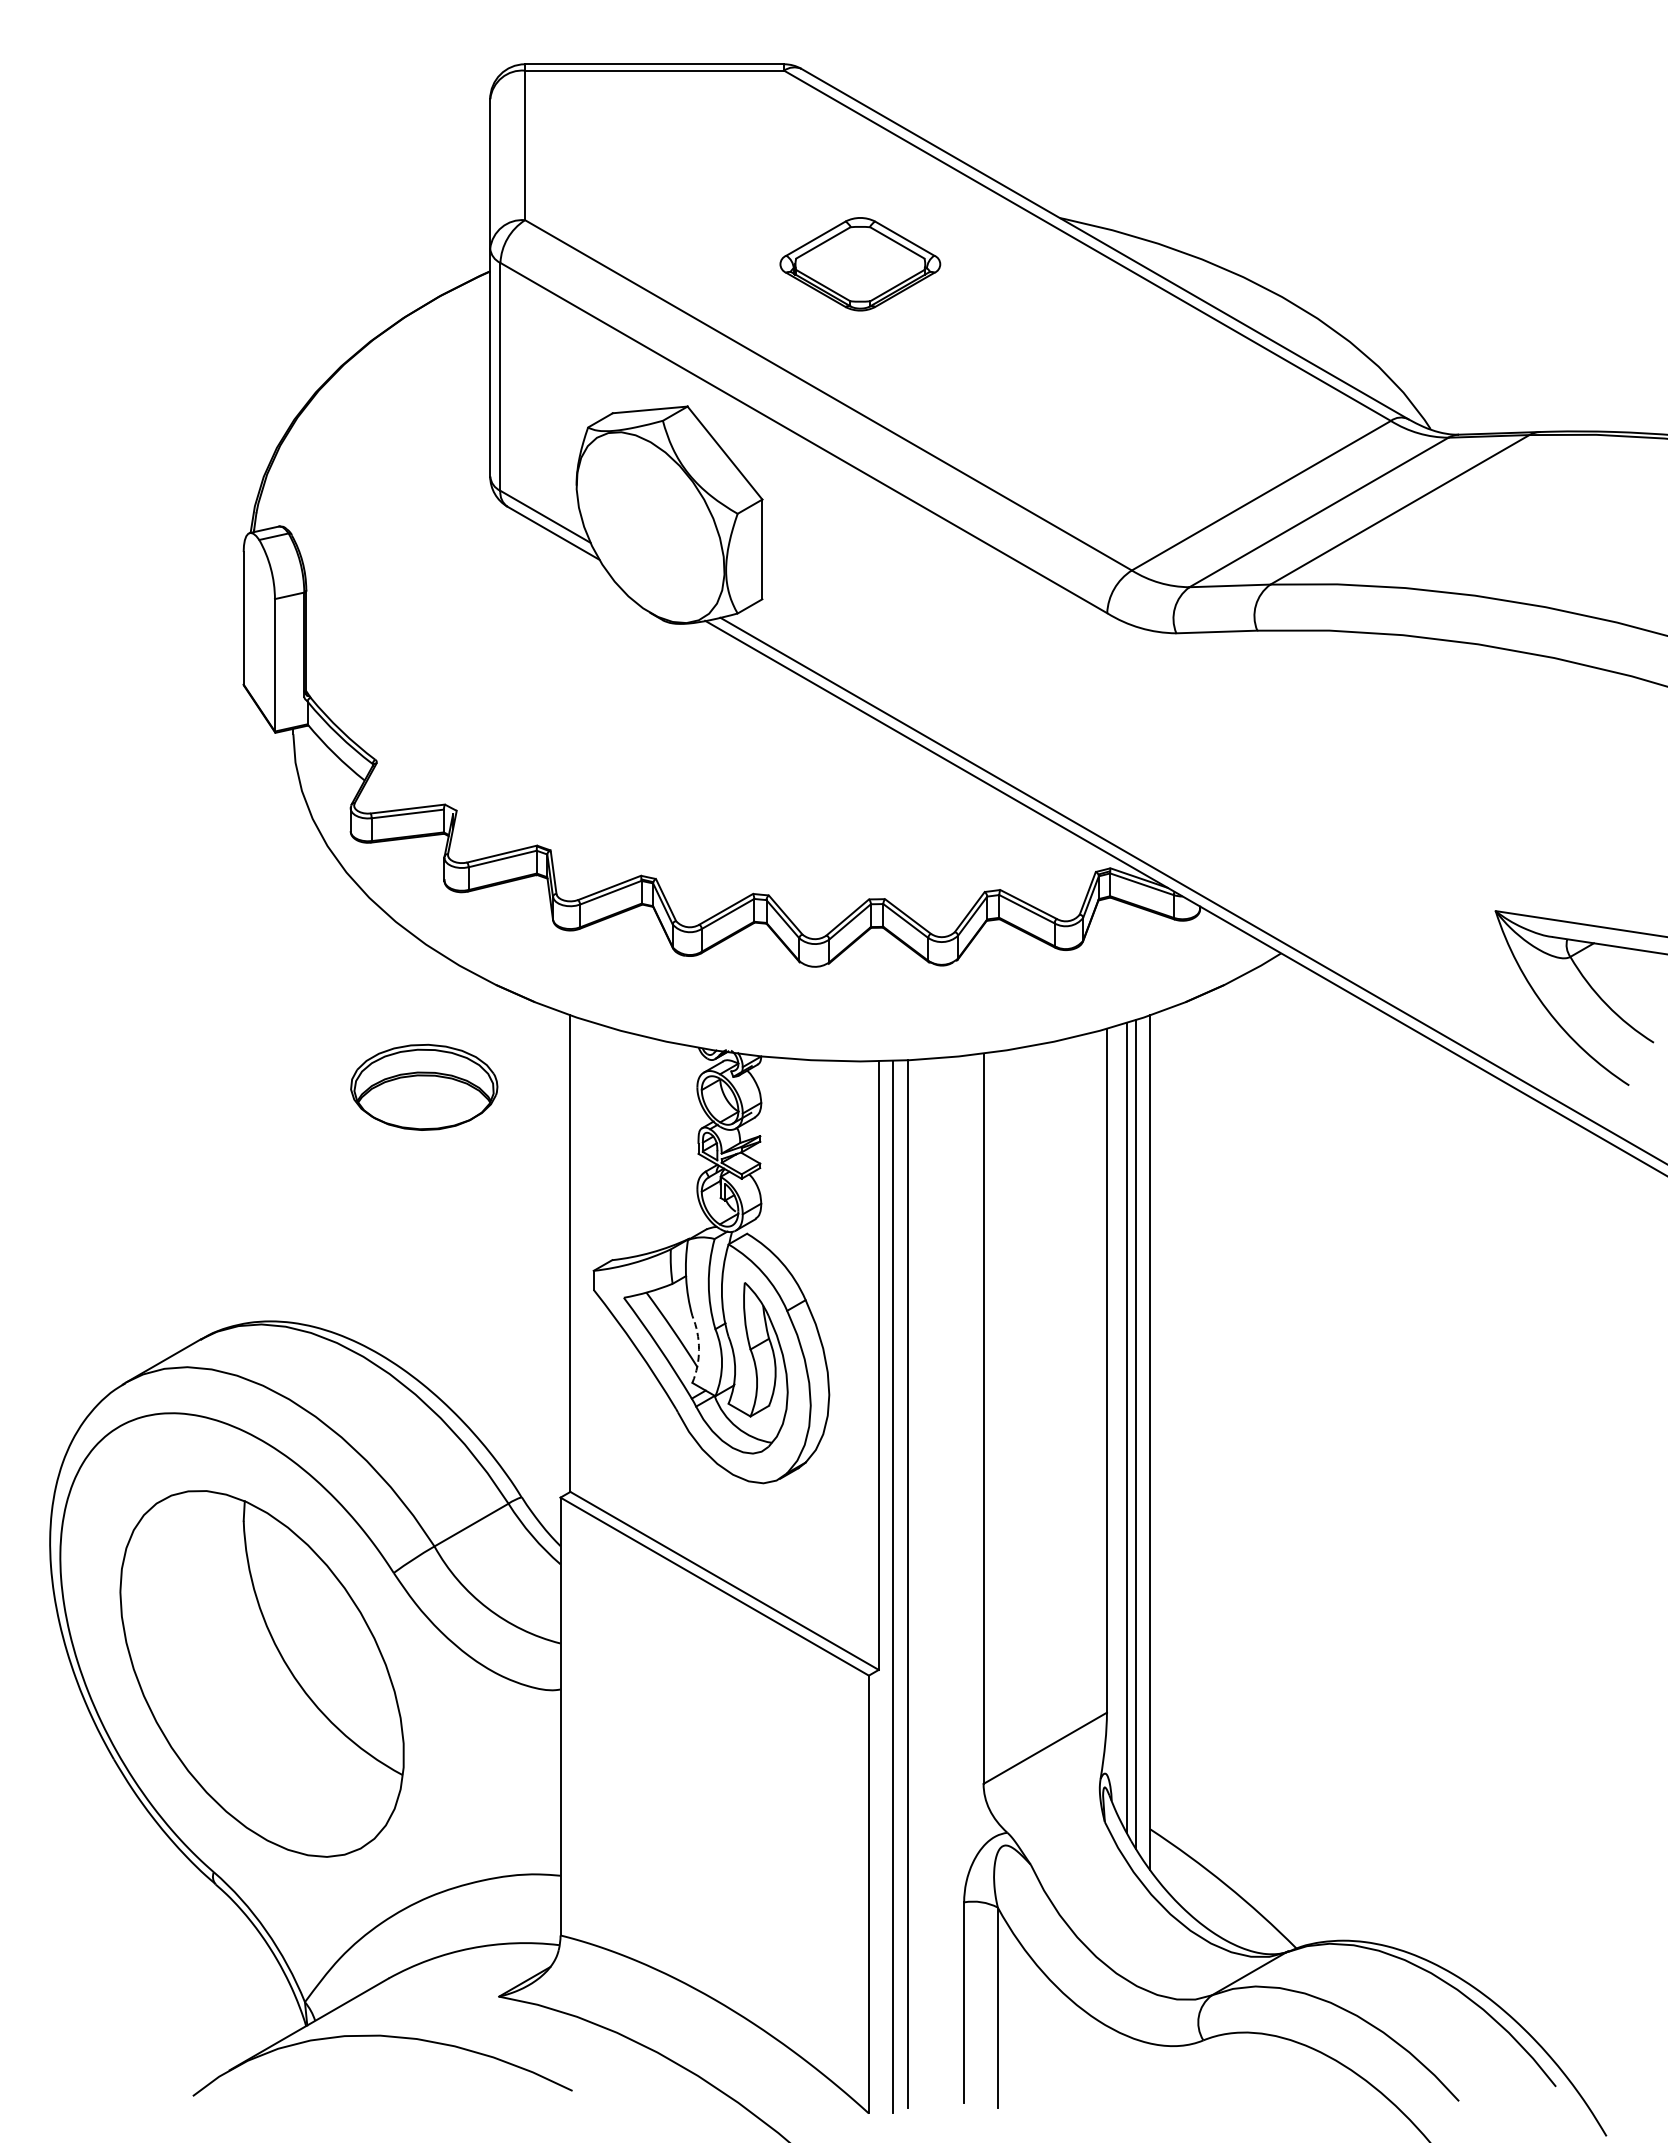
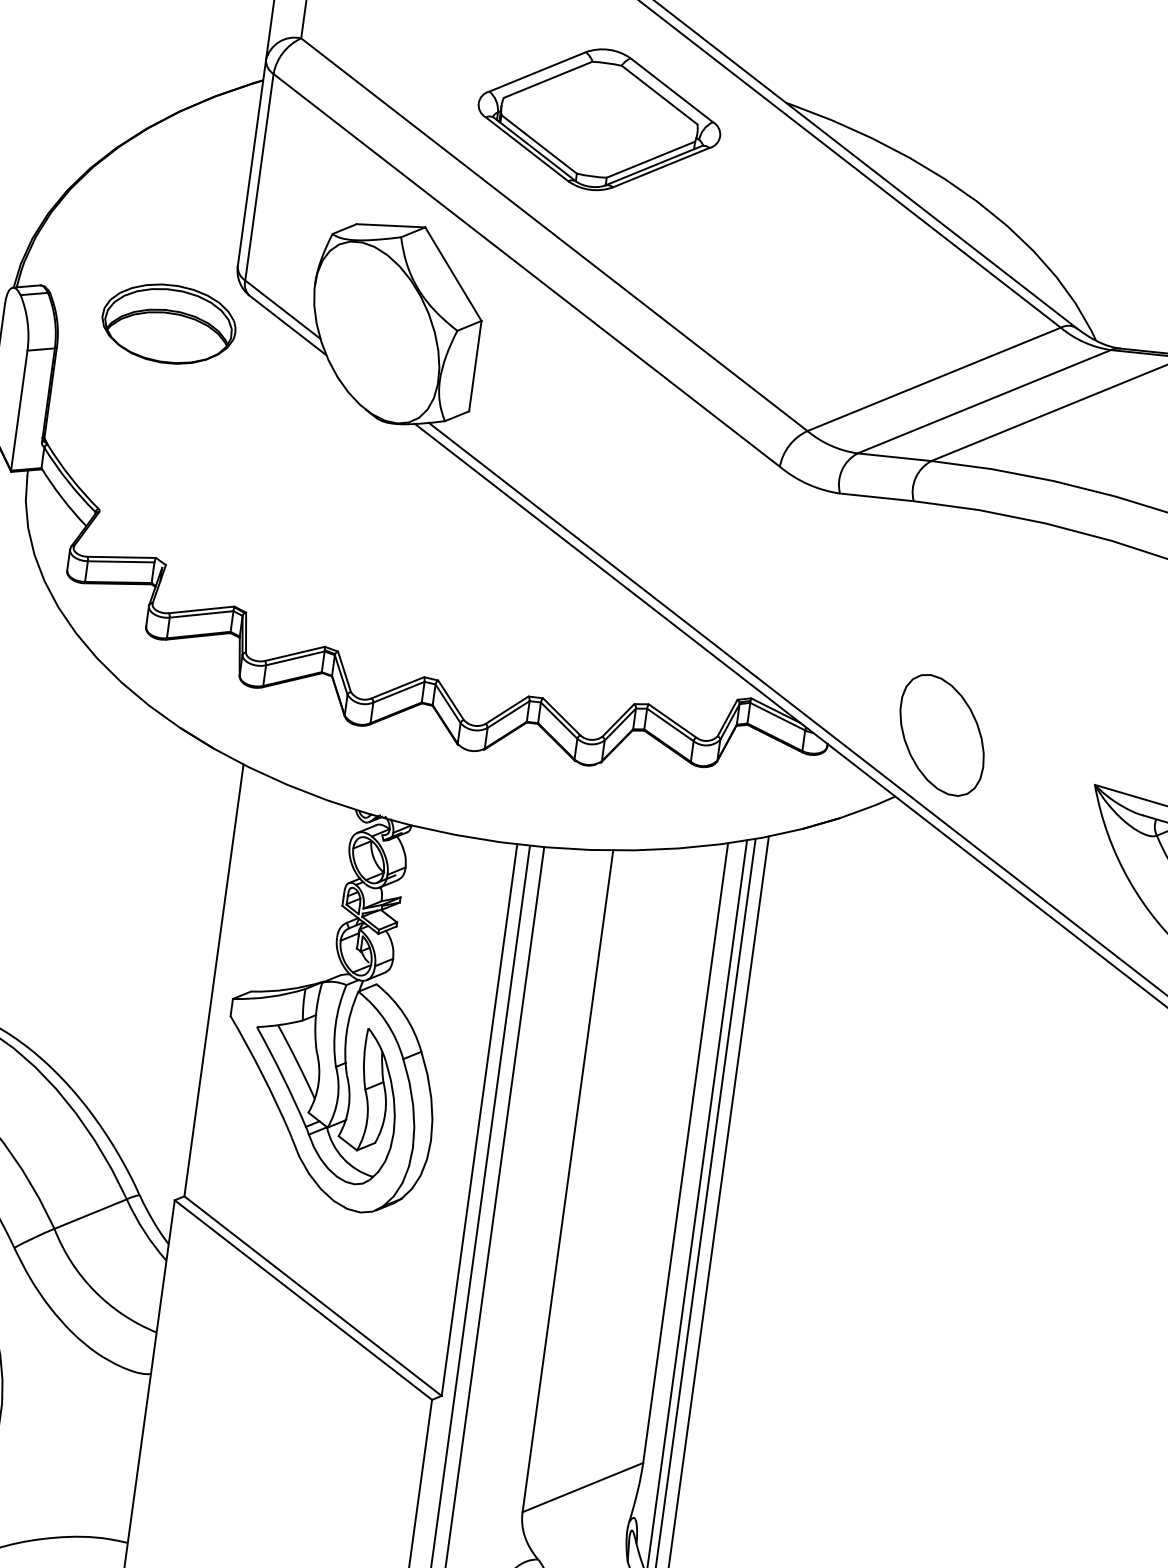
part: (860, 264) -> (599, 120), size x1.67
part: (1322, 879) -> (941, 734), added
part: (424, 1086) -> (169, 323), moved
arc: (699, 1349) -> (319, 1083), dashed -> solid

